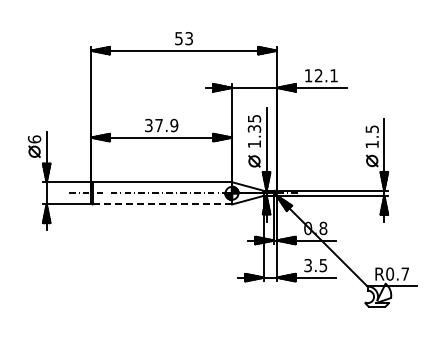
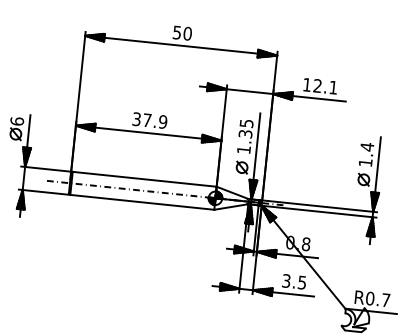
text: (189, 38) -> (188, 33), 53 -> 50
text: (371, 129) -> (366, 147), 1.5 -> 1.4
line: (162, 204) -> (142, 202), dashed -> solid

